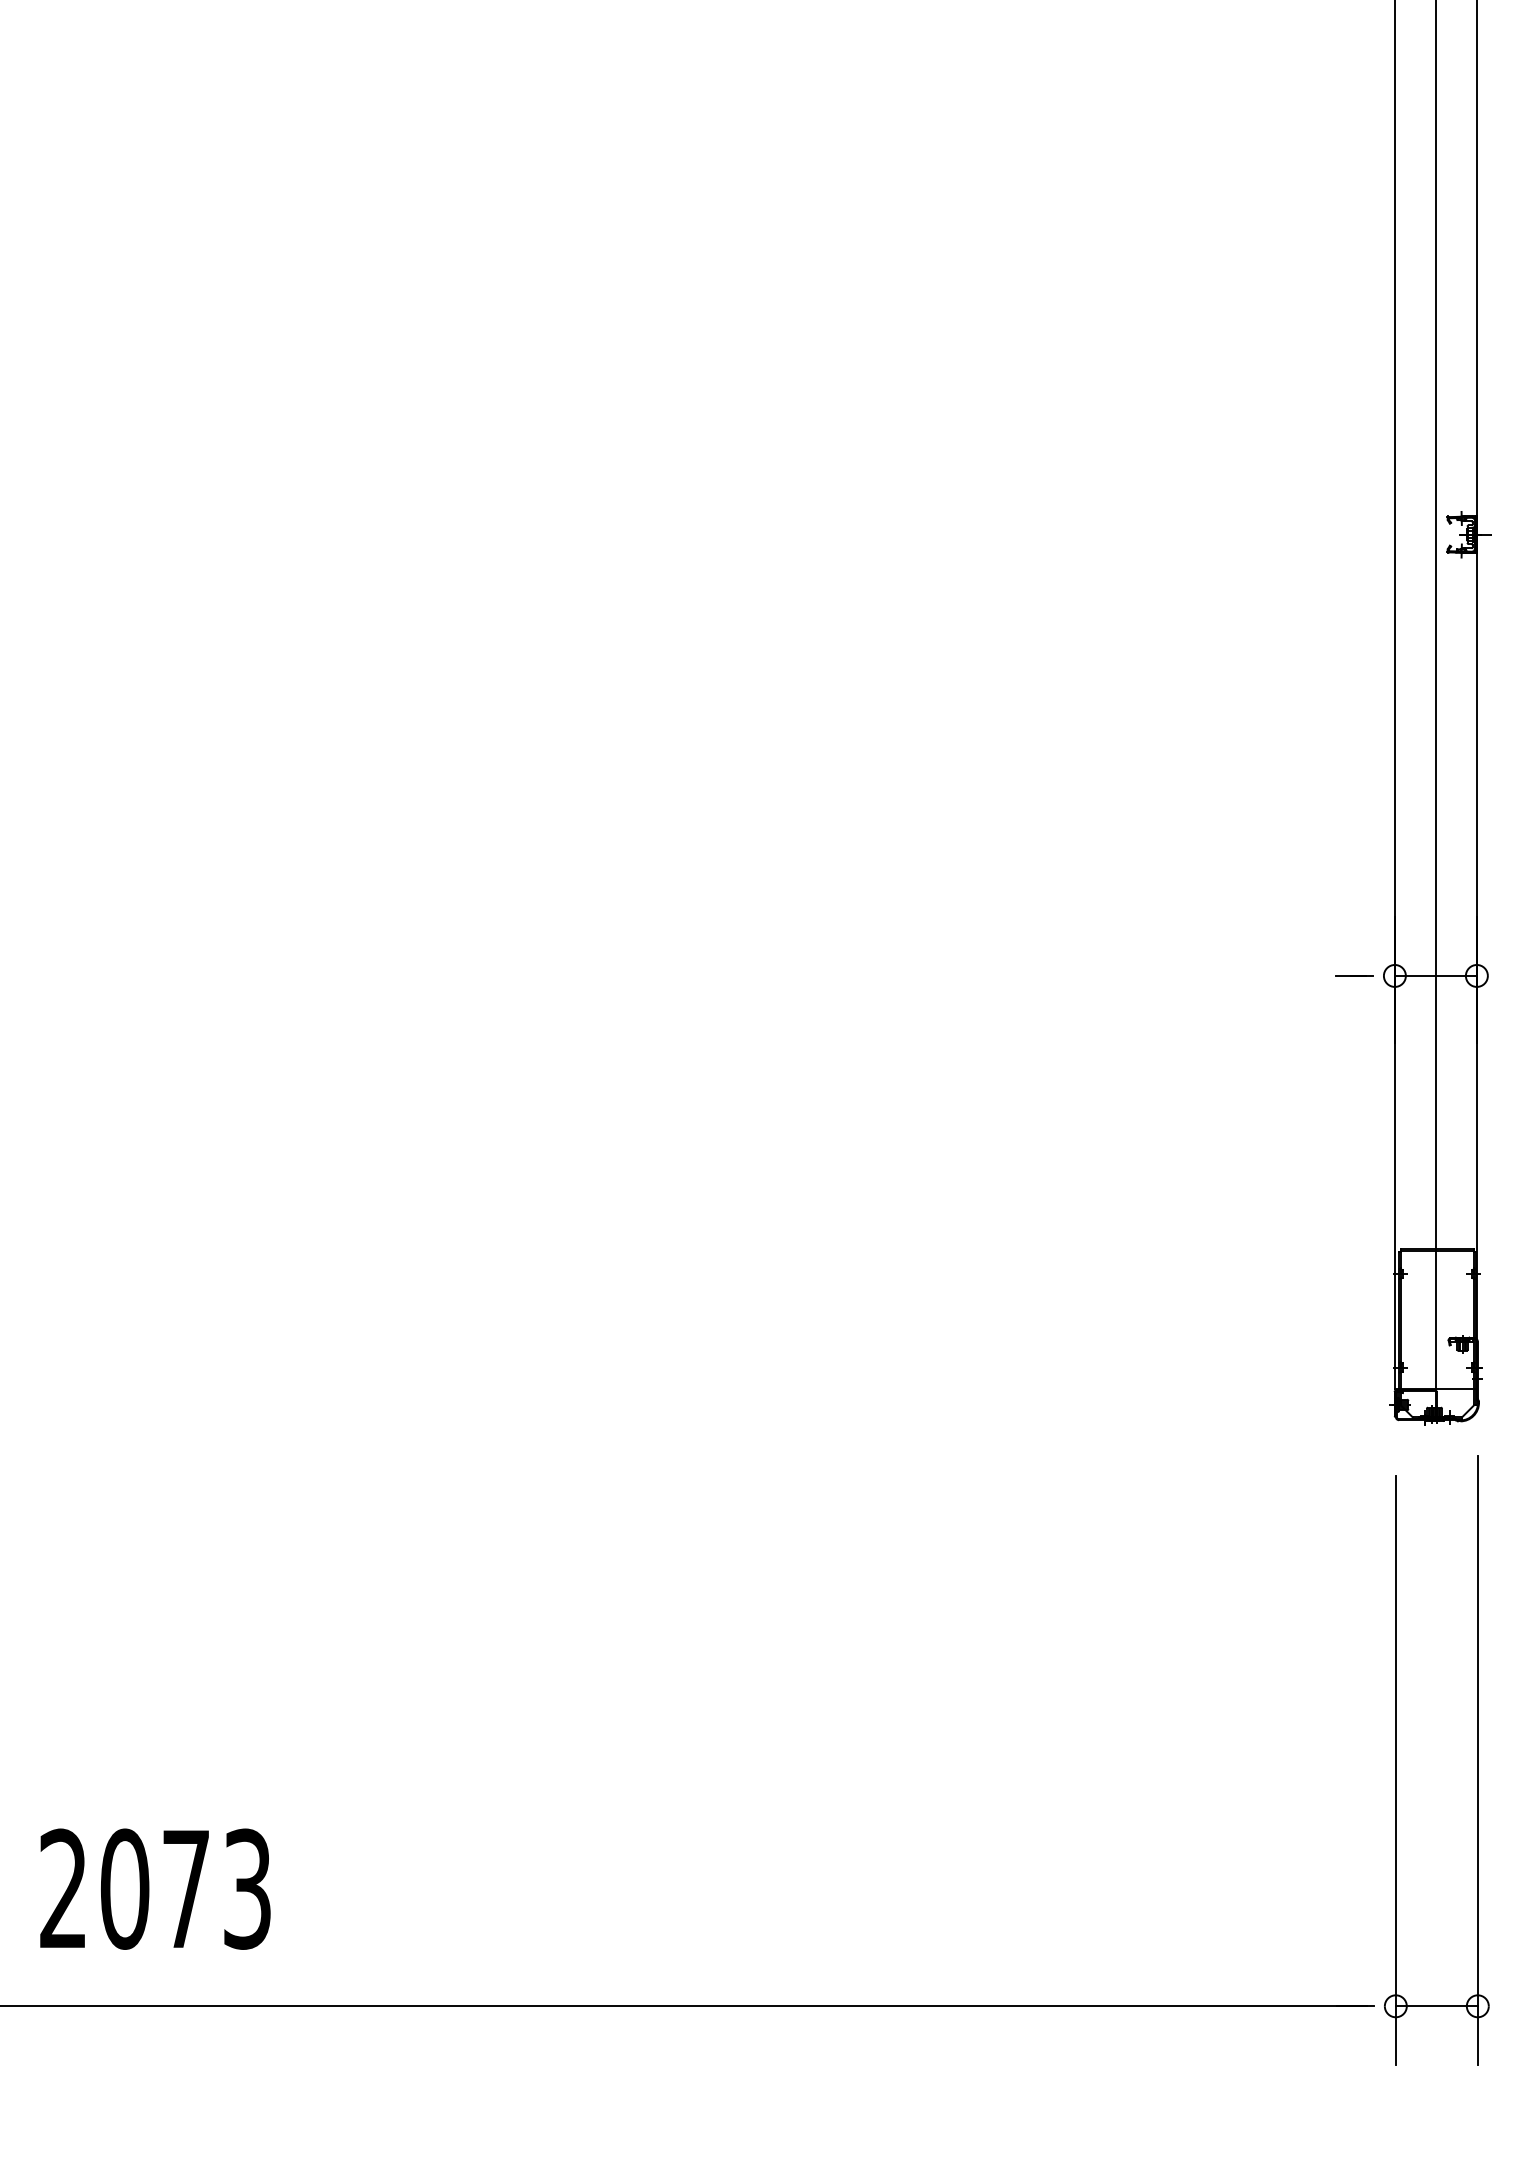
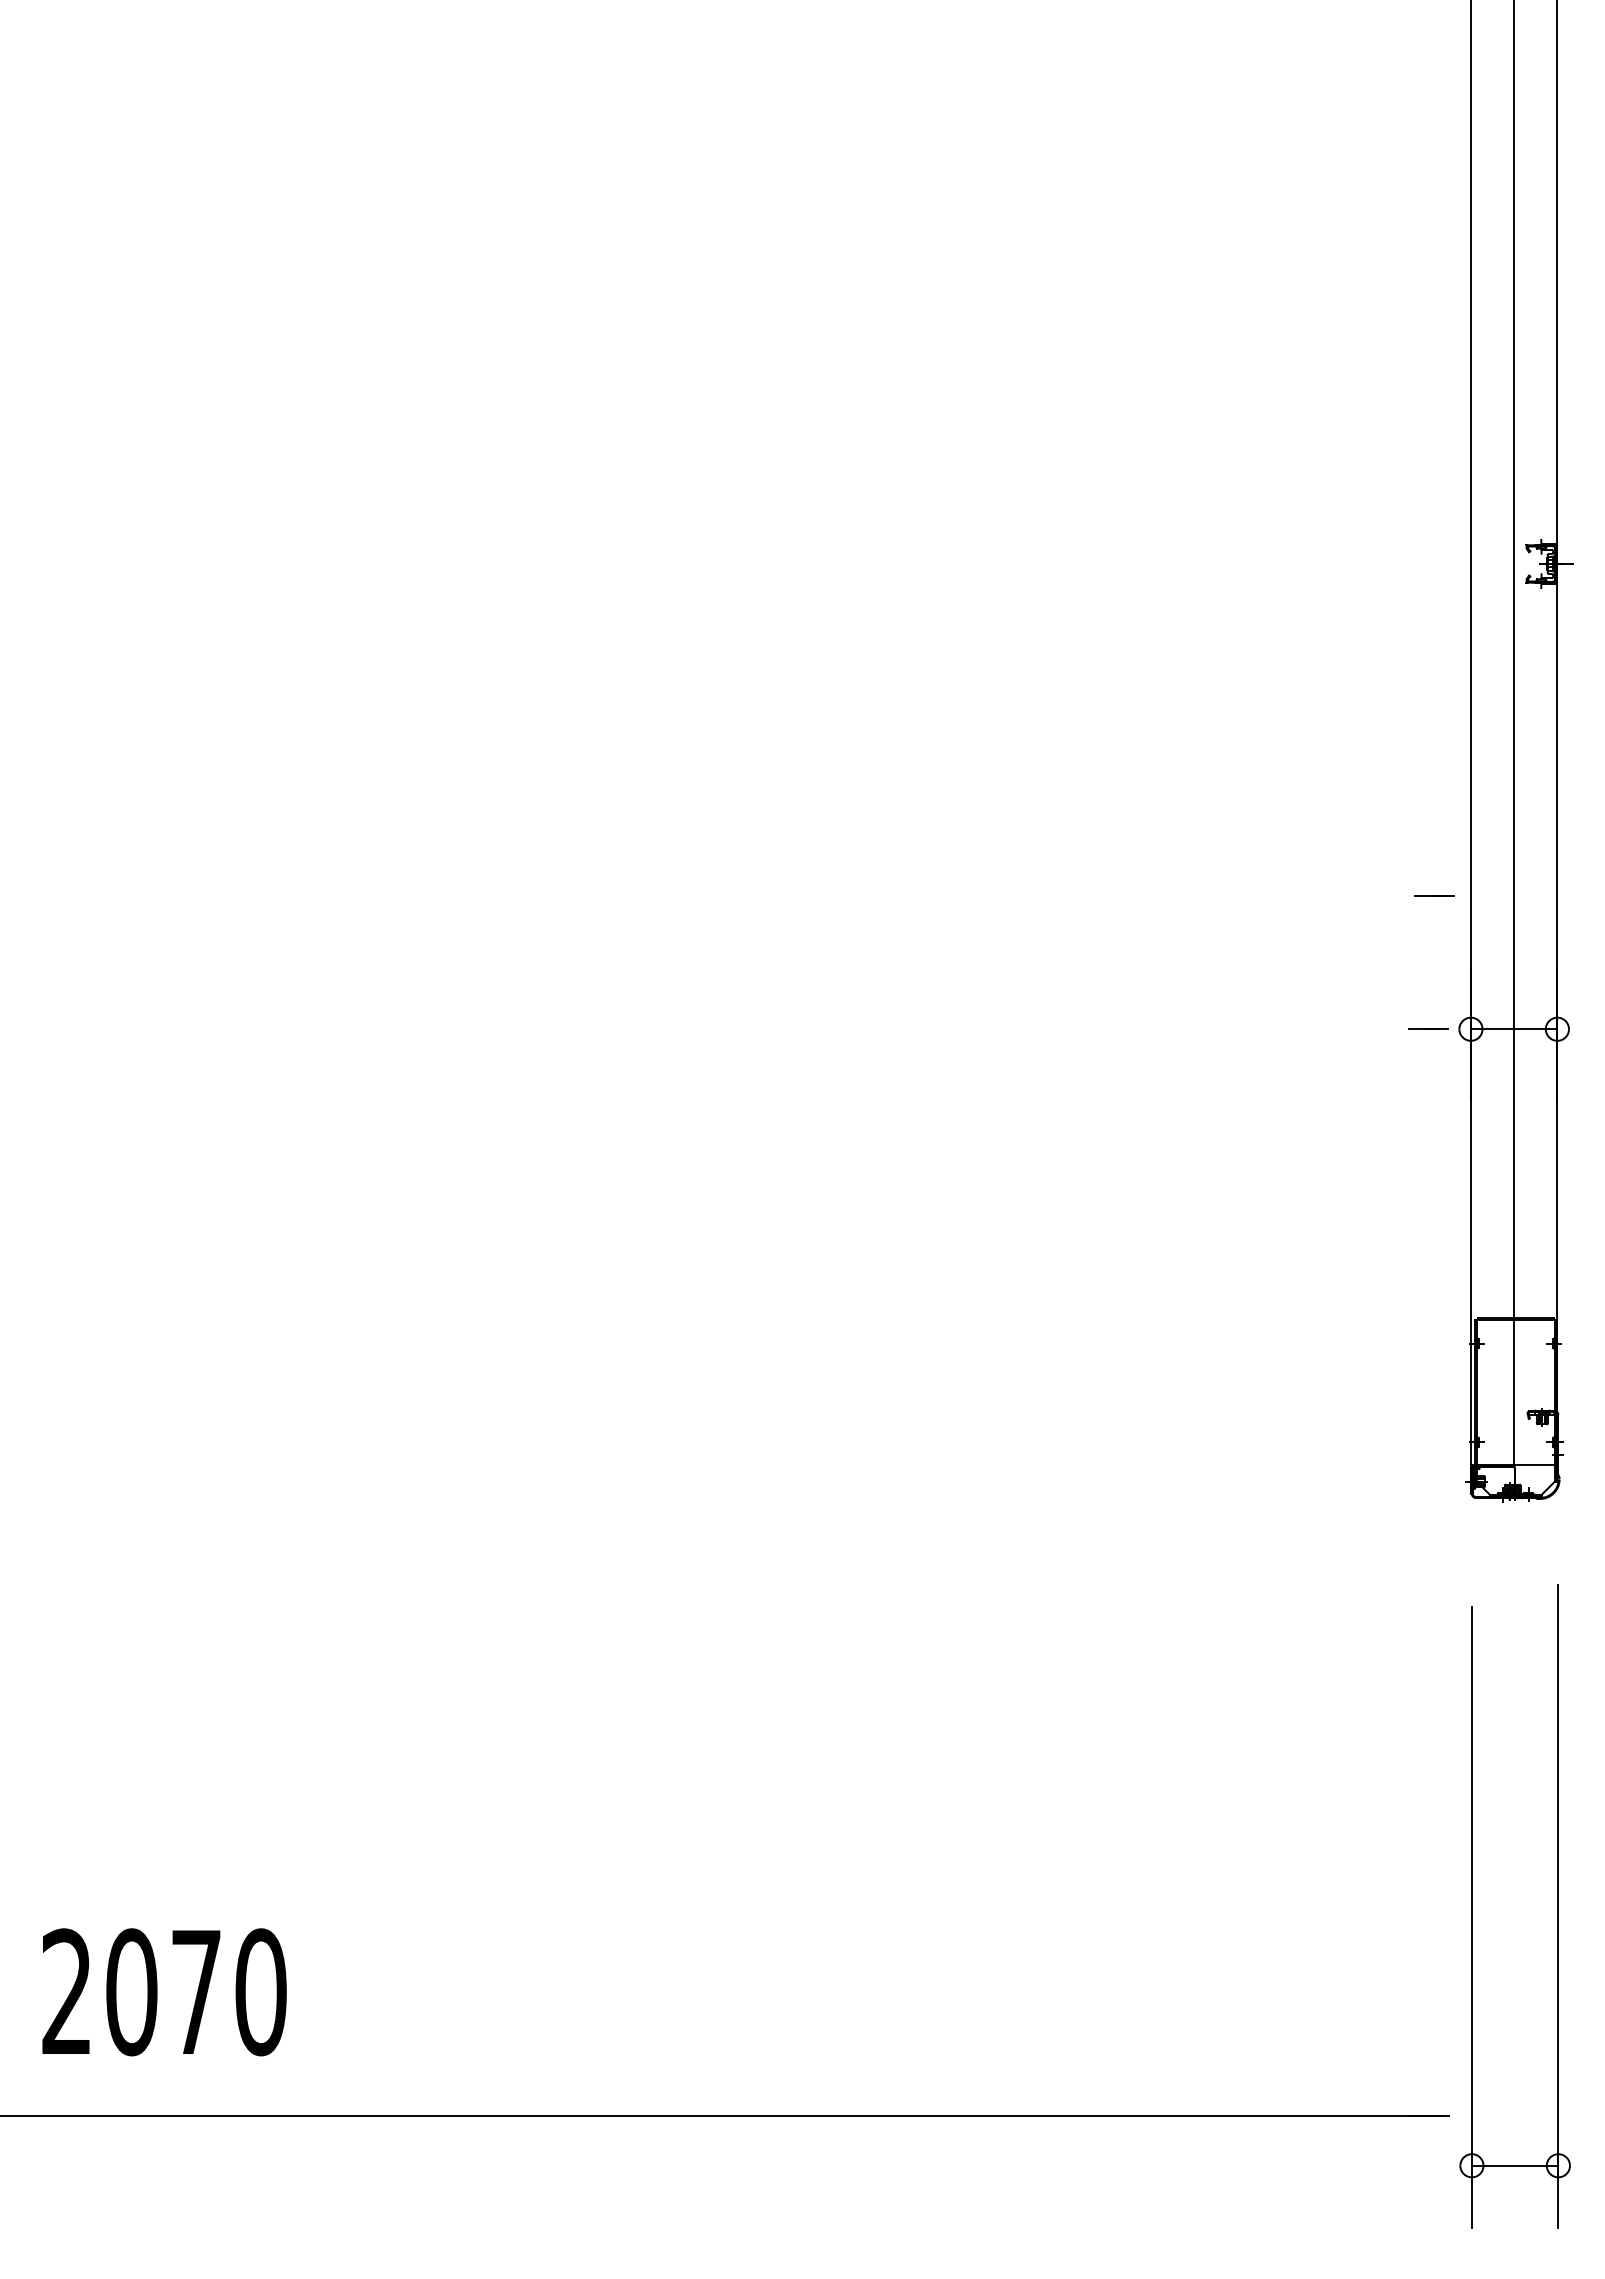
line: (1360, 849) -> (1434, 895), added
part: (1396, 1760) -> (1472, 1906), moved
text: (247, 1889) -> (260, 1992), 2073 -> 2070

